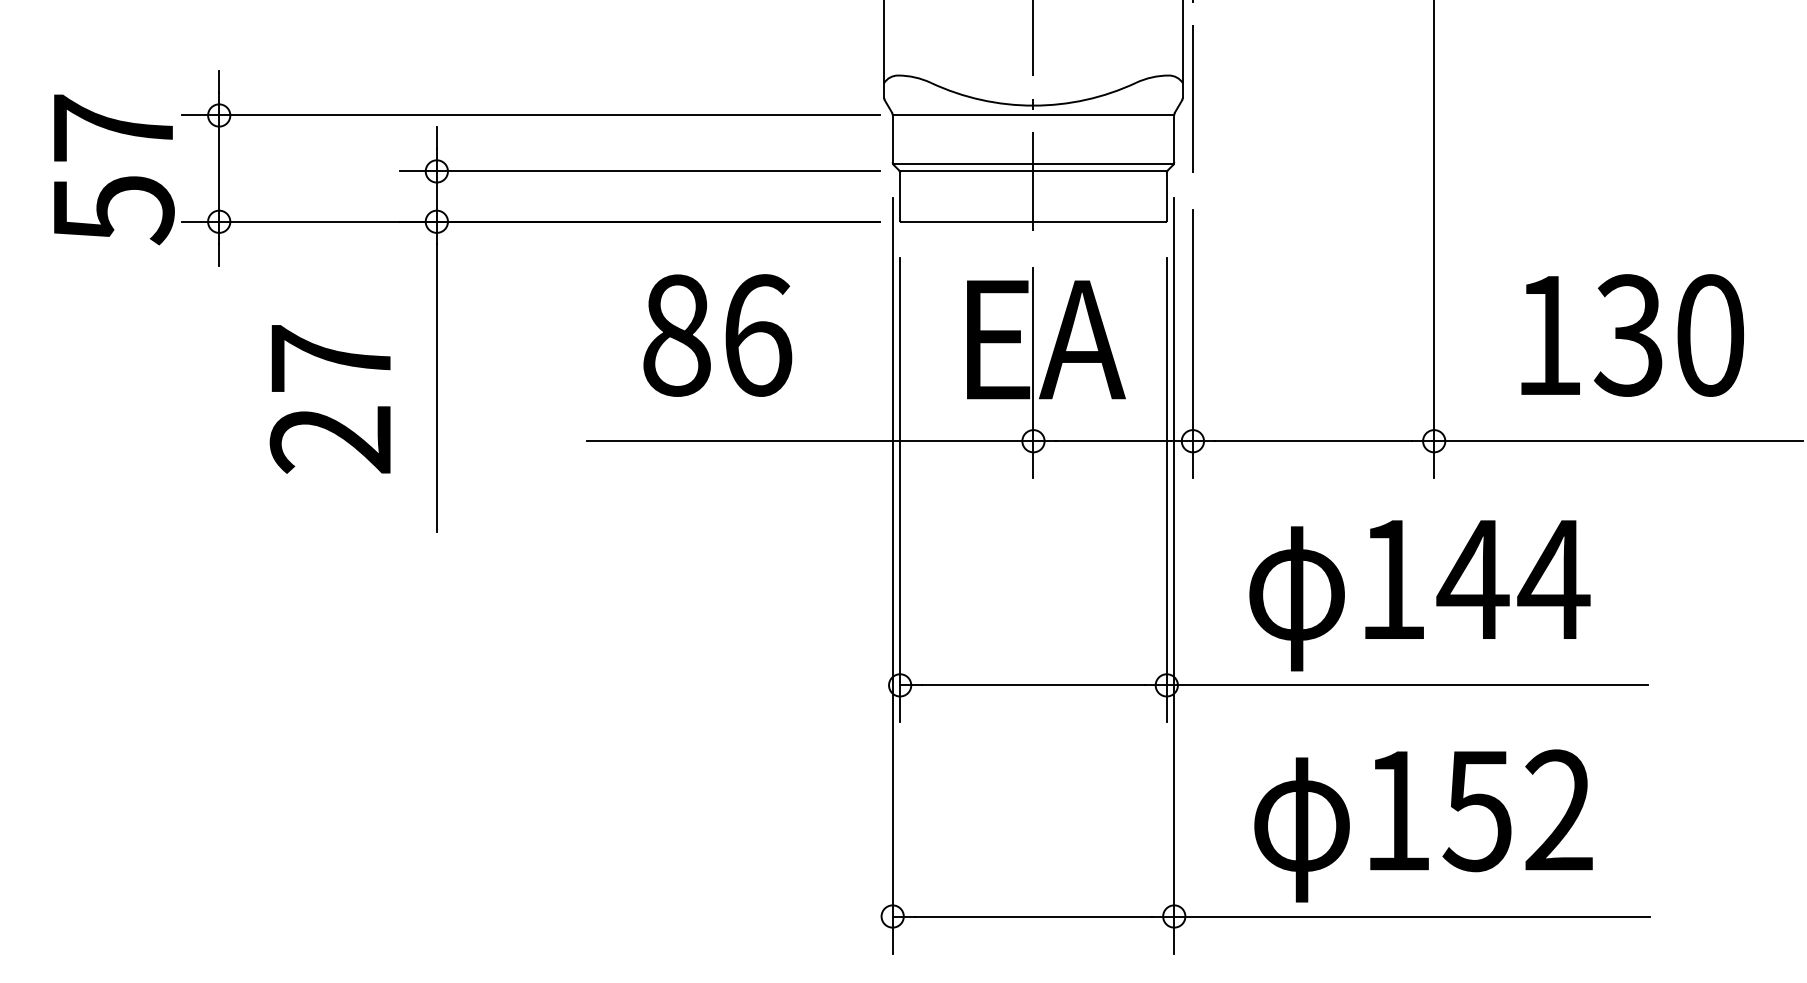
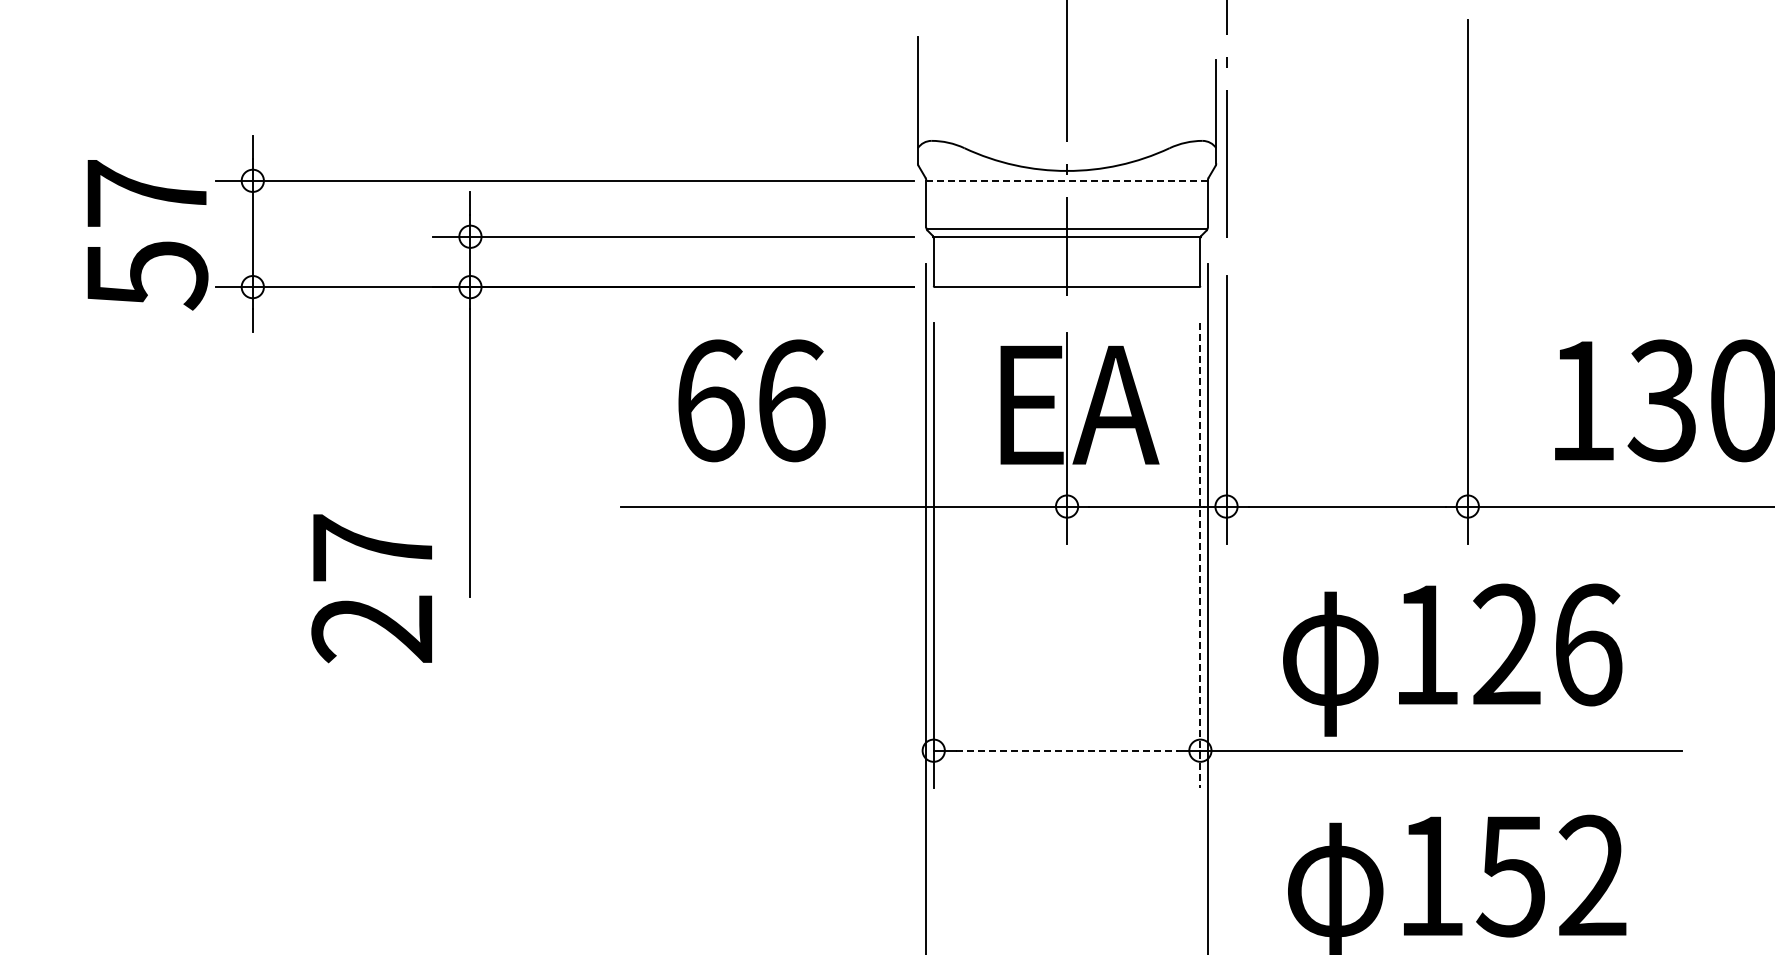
line: (1033, 115) -> (1067, 180), solid -> dashed
text: (677, 335) -> (711, 400), 86 -> 66
text: (329, 399) -> (371, 588), moved
line: (1166, 490) -> (1200, 555), solid -> dashed
text: (1513, 579) -> (1547, 644), 144 -> 126
line: (1033, 685) -> (1067, 750), solid -> dashed

